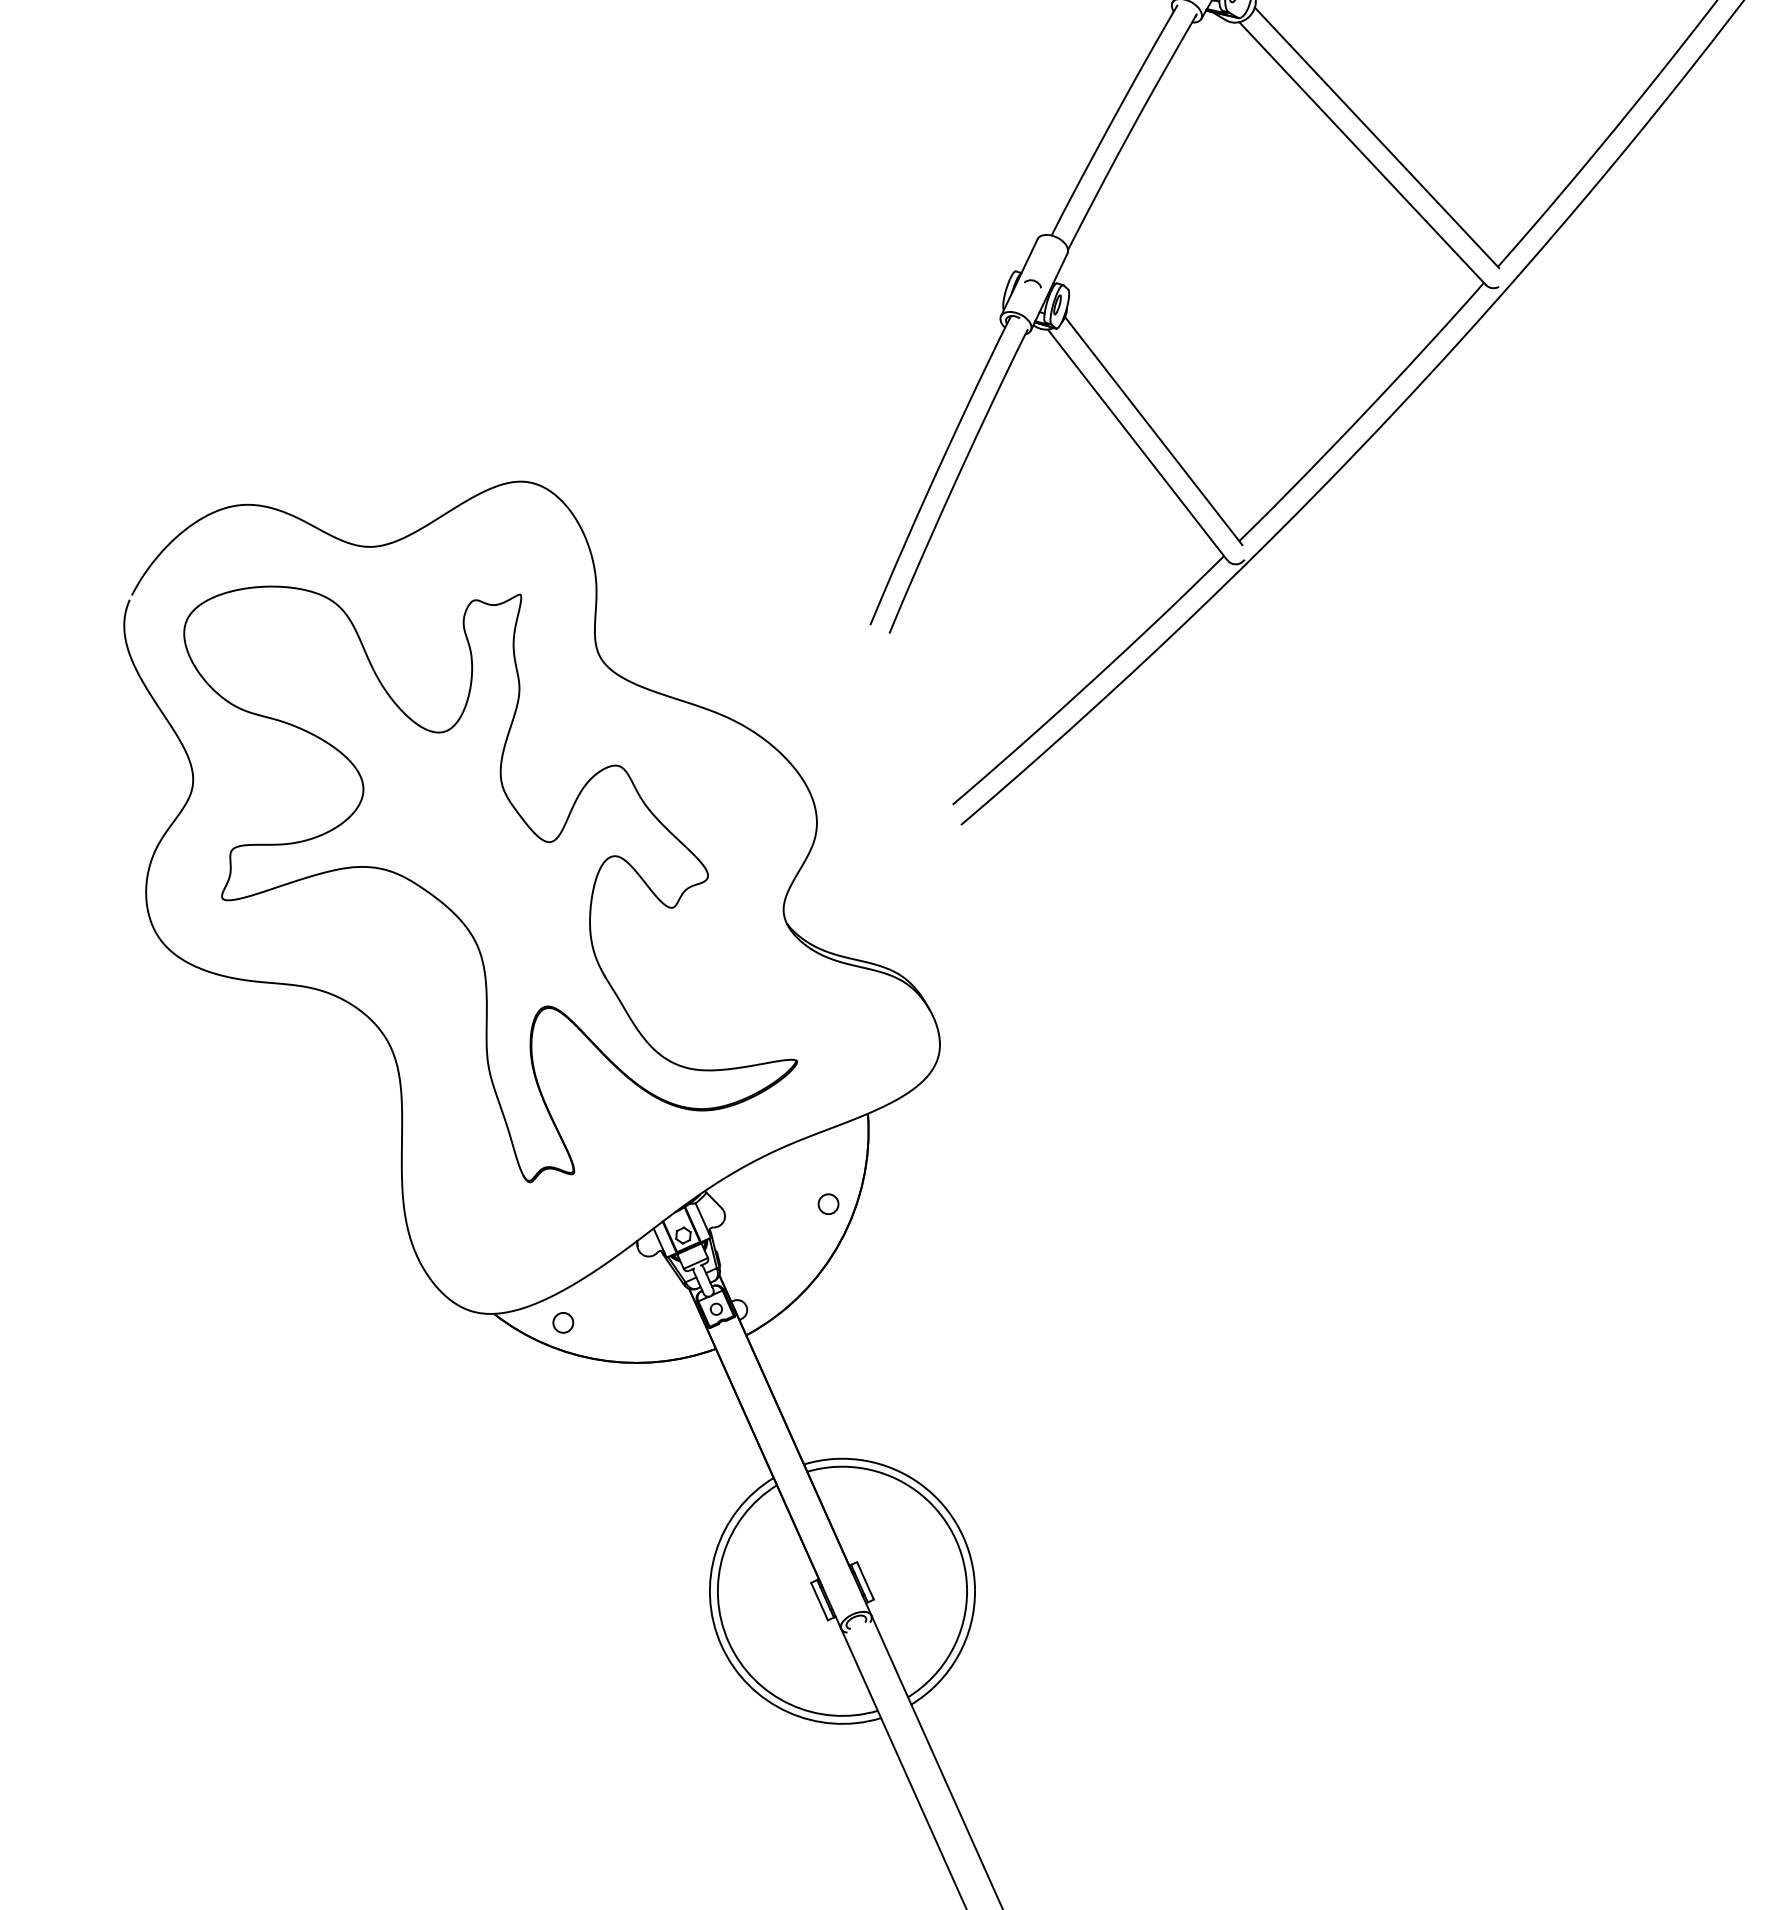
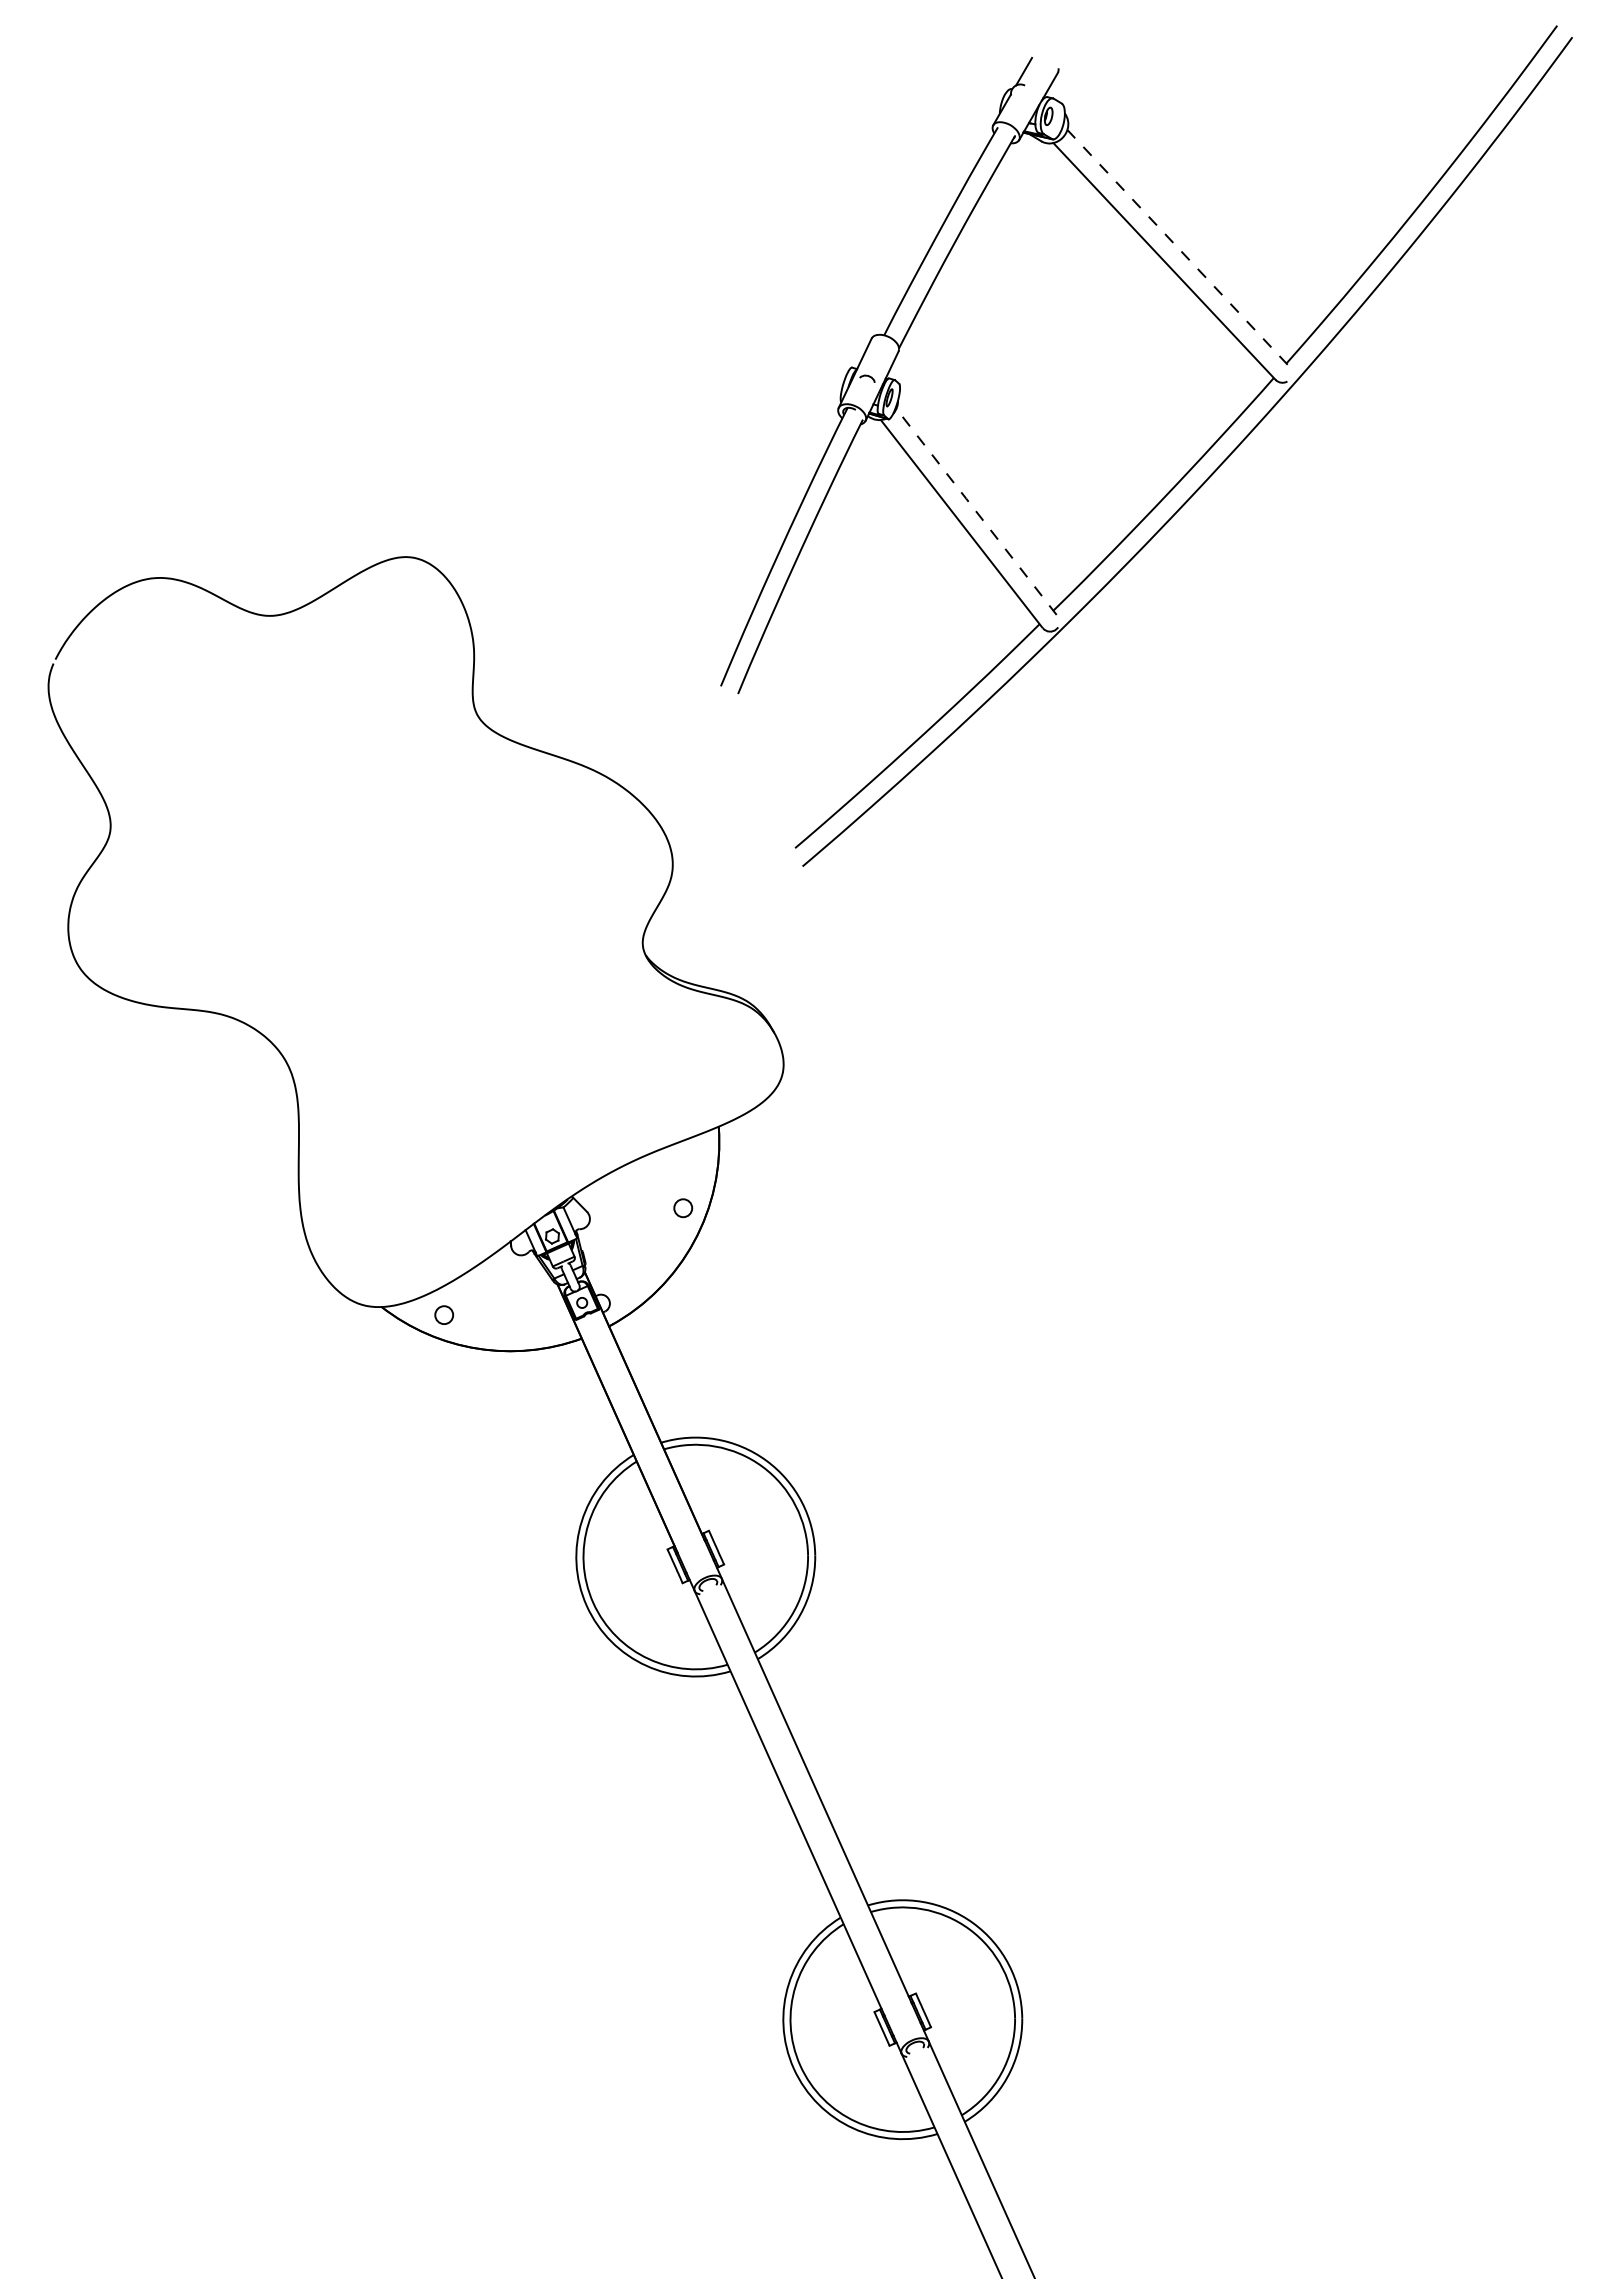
line: (1377, 138) -> (1177, 247), solid -> dashed
line: (1153, 431) -> (976, 511), solid -> dashed
part: (490, 883) -> (378, 919), removed

